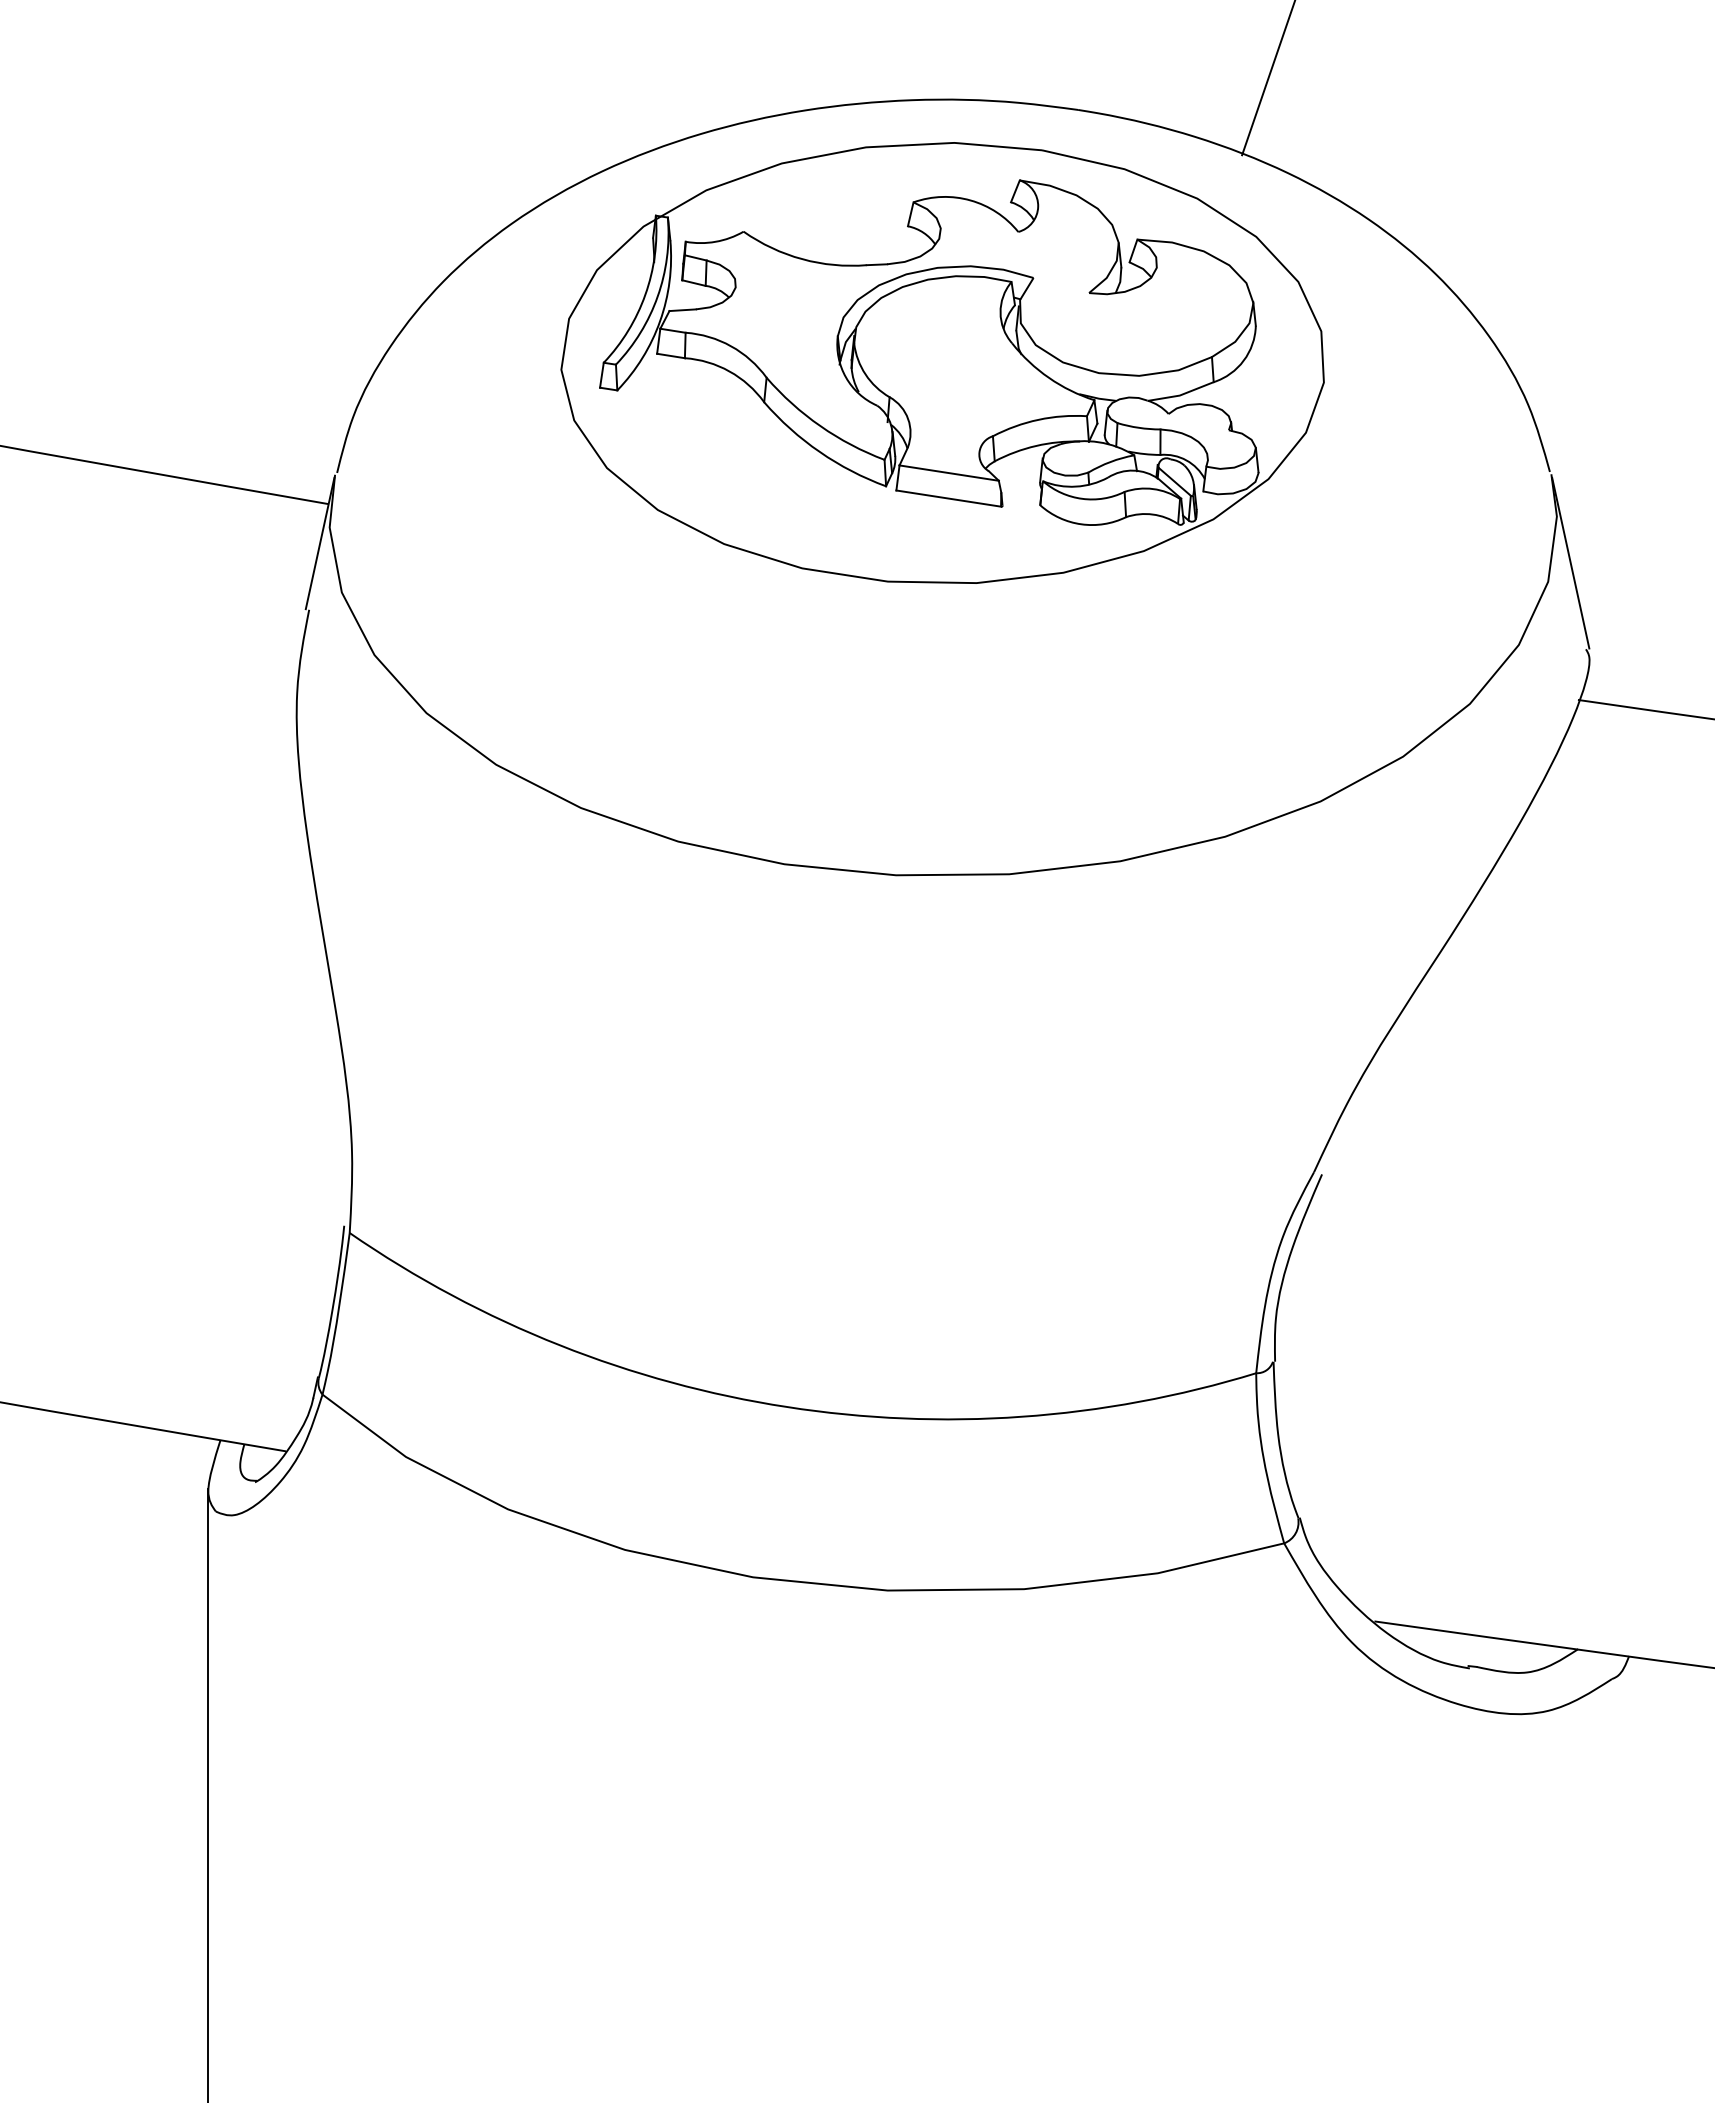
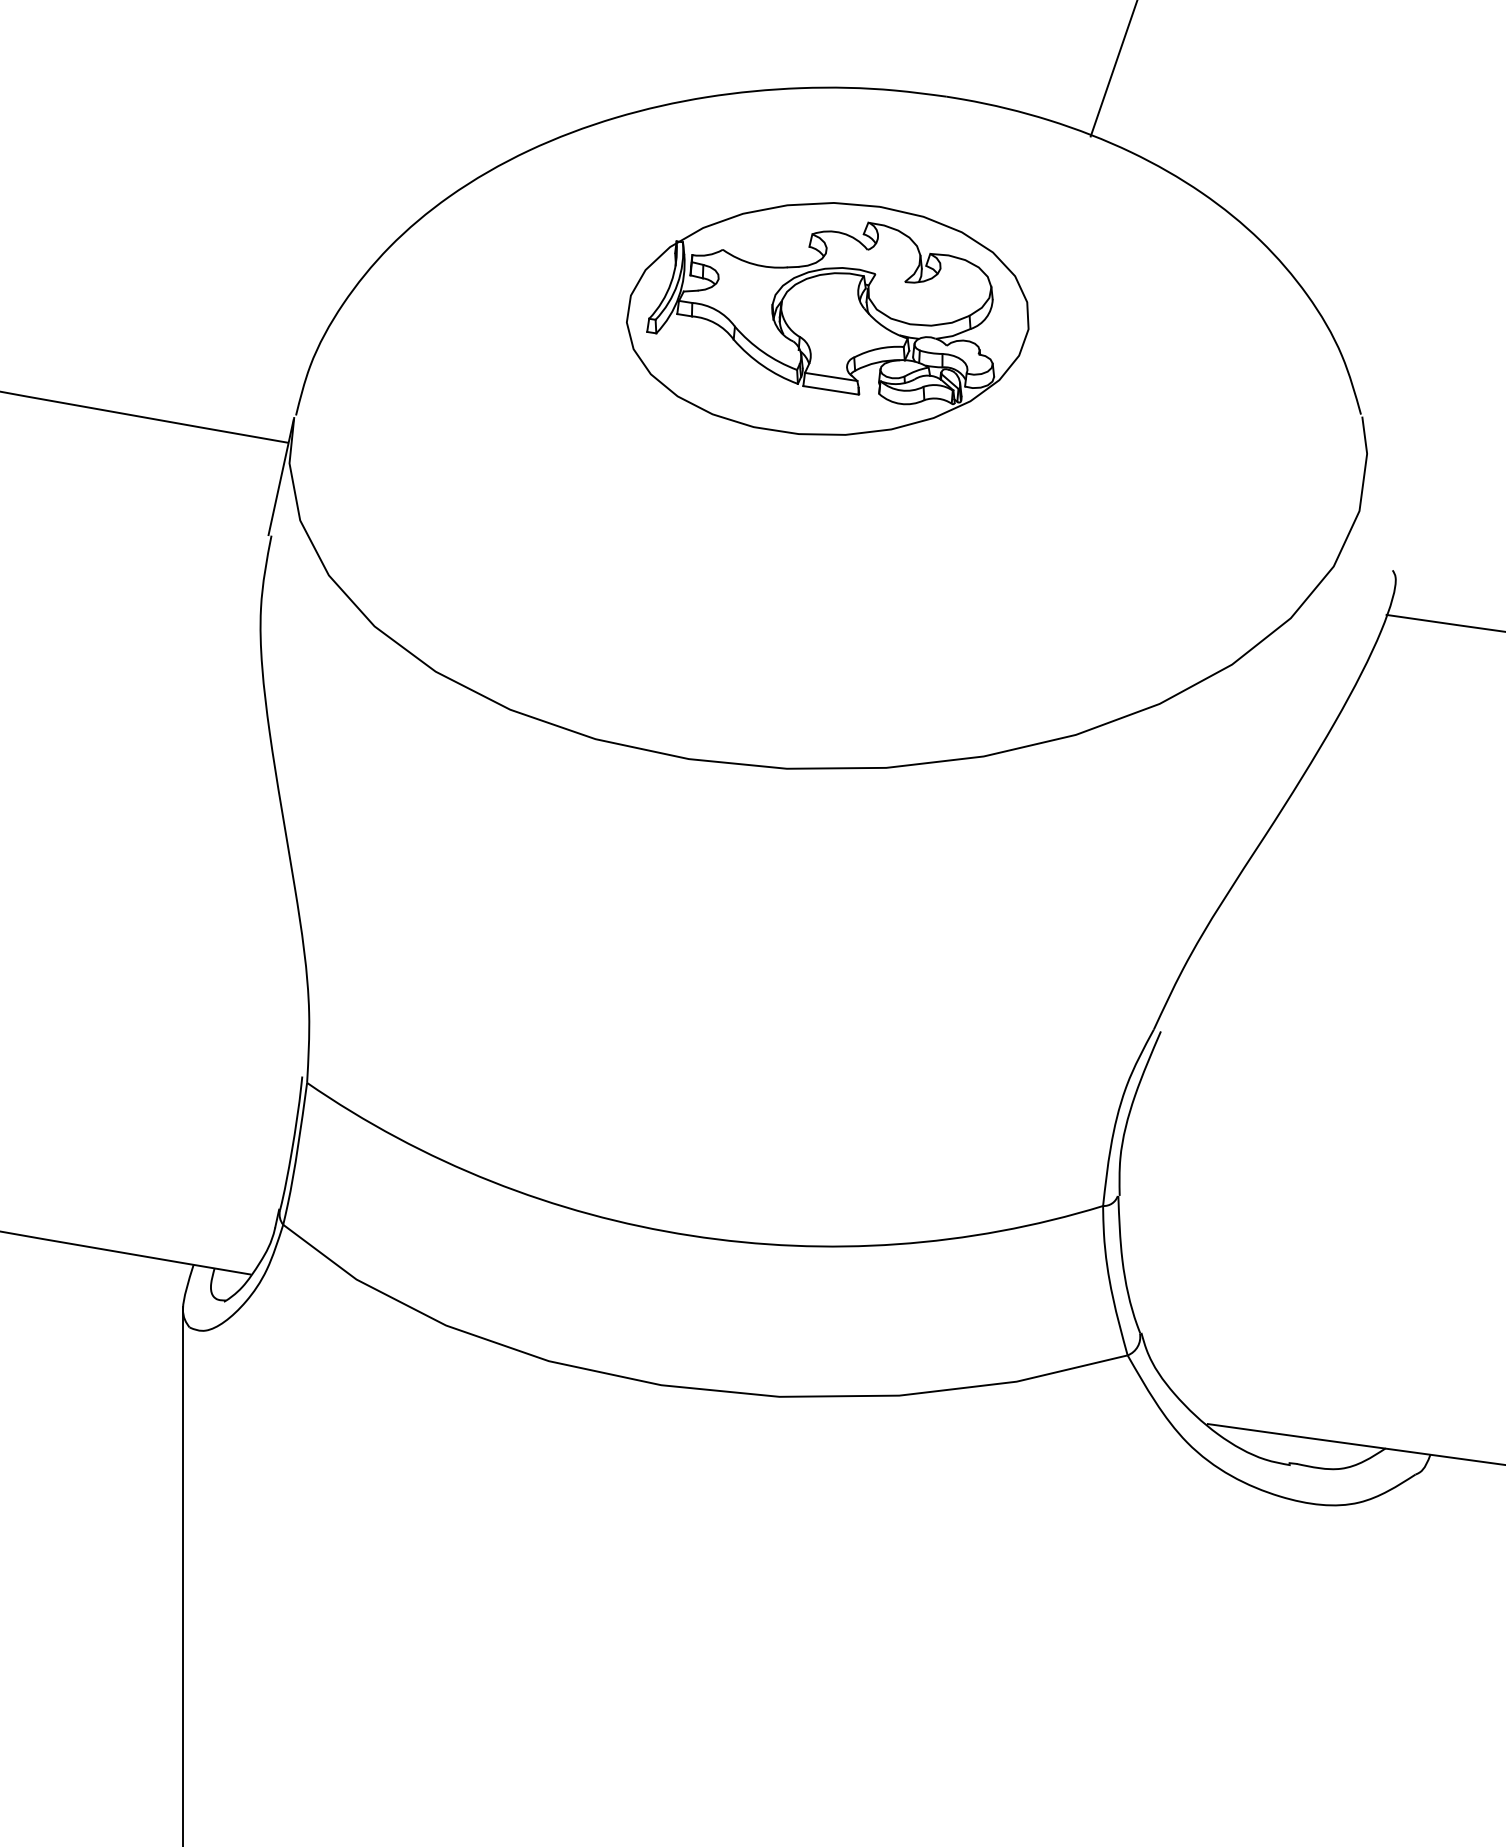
part: (942, 362) -> (827, 318), size x0.6
line: (1570, 562) -> (1379, 494), removed

